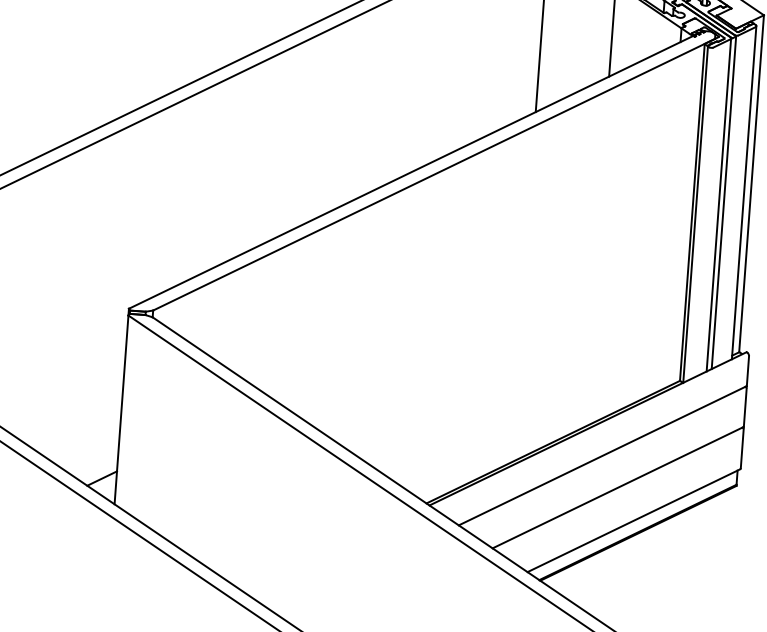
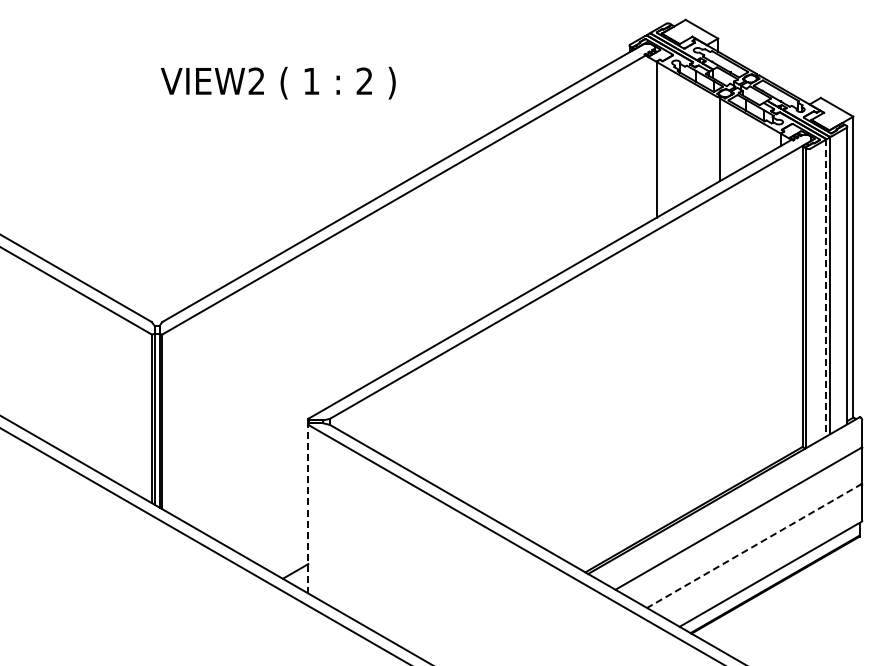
line: (718, 205) -> (825, 288), solid -> dashed
line: (121, 409) -> (308, 508), solid -> dashed
line: (617, 488) -> (754, 546), solid -> dashed

